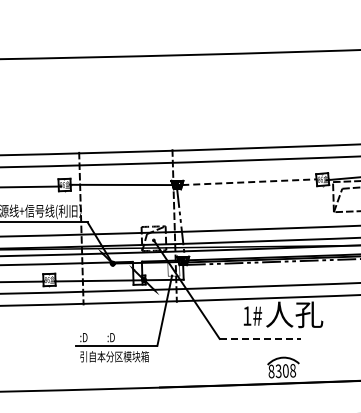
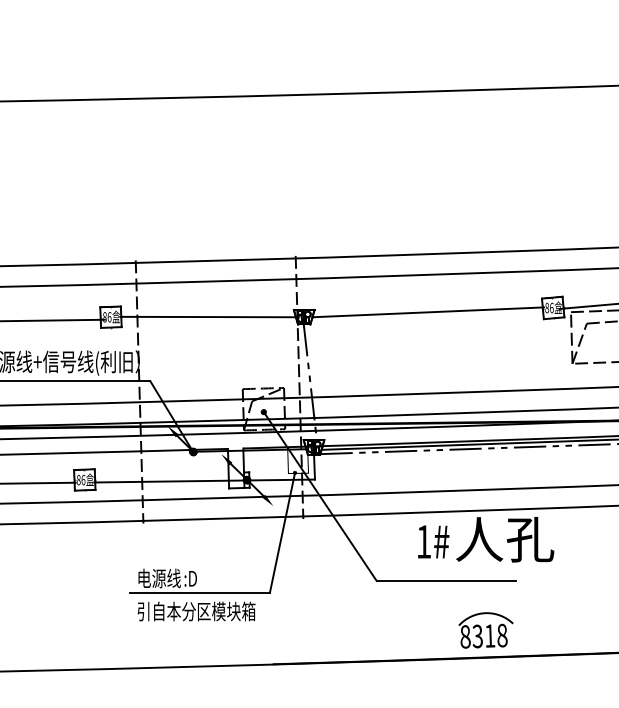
line: (249, 182) -> (427, 312), dashed -> solid
text: (92, 337) -> (158, 578), :D -> 电源线
line: (260, 338) -> (446, 580), dashed -> solid
text: (285, 370) -> (489, 635), 8308 -> 8318

